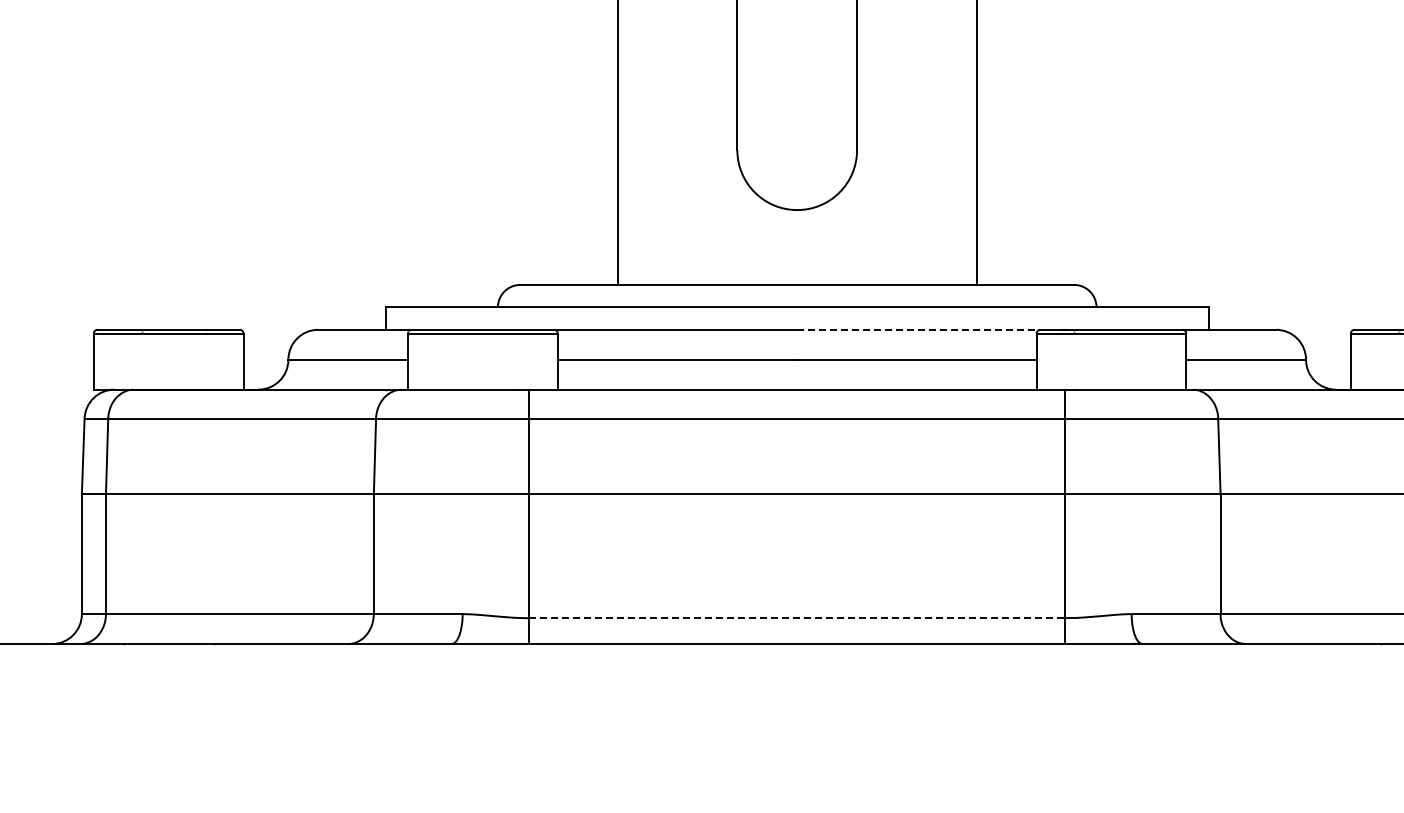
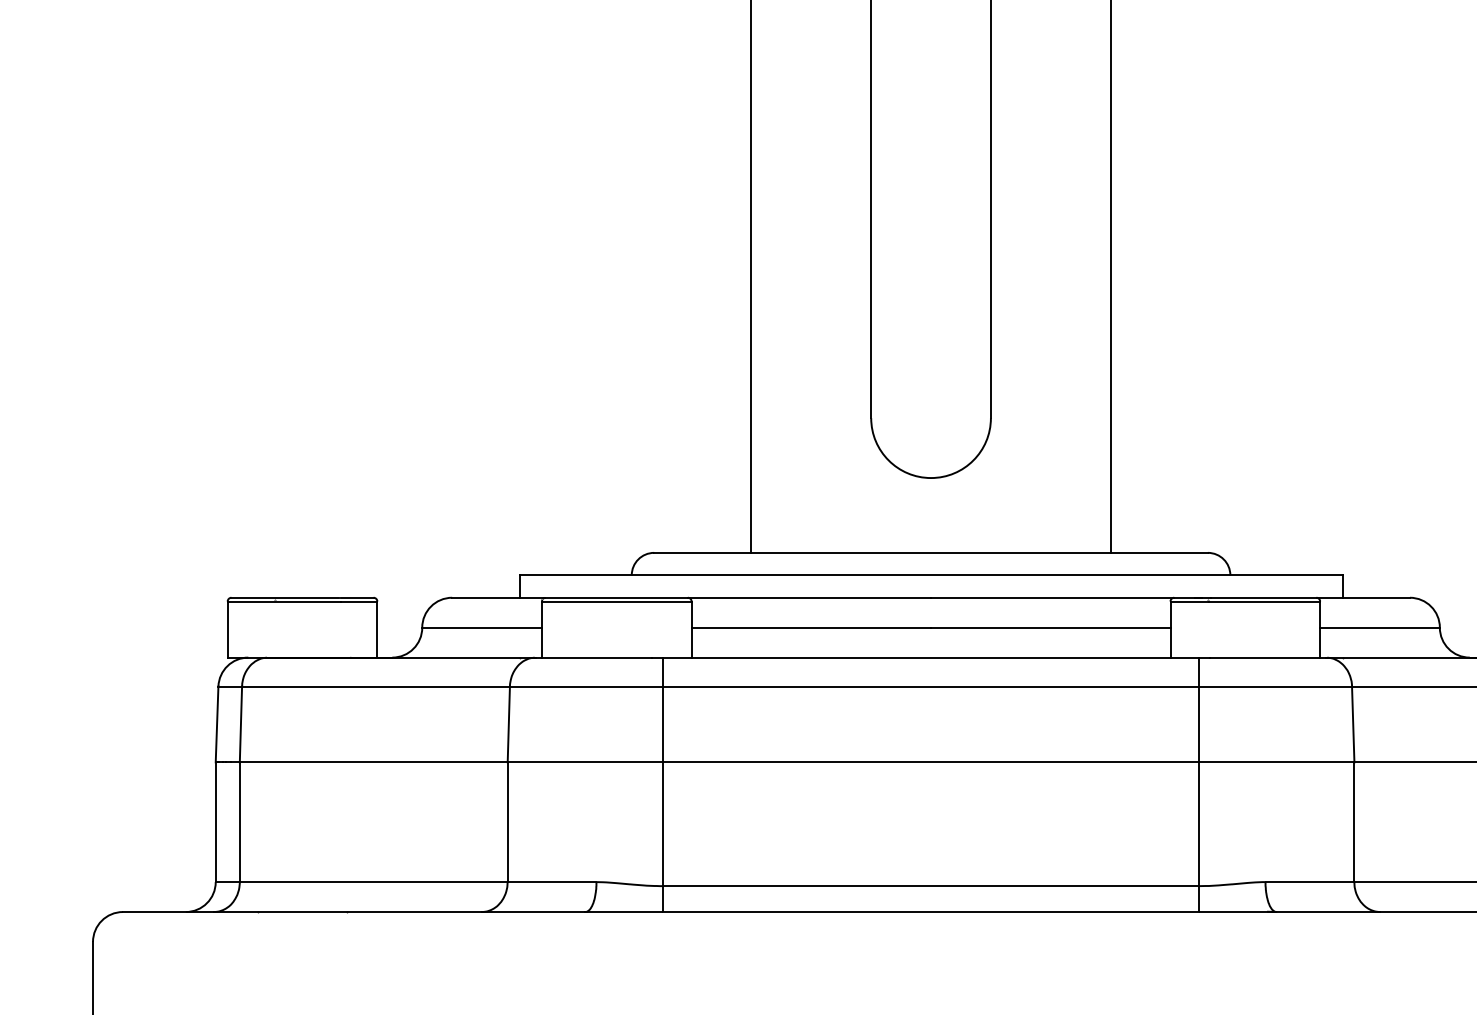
line: (918, 329) -> (1052, 597), dashed -> solid
line: (796, 618) -> (930, 886), dashed -> solid

